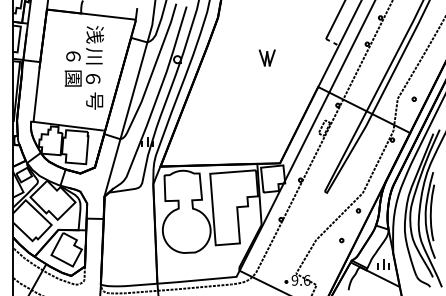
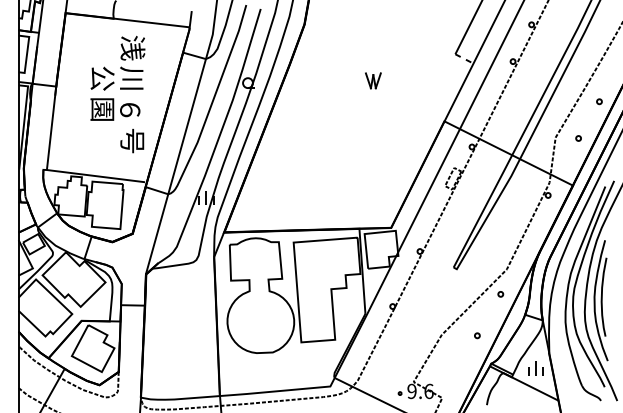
text: (73, 56) -> (102, 78), ６ -> 公
part: (267, 57) -> (373, 80), size x0.71
part: (429, 72) -> (599, 101), added

